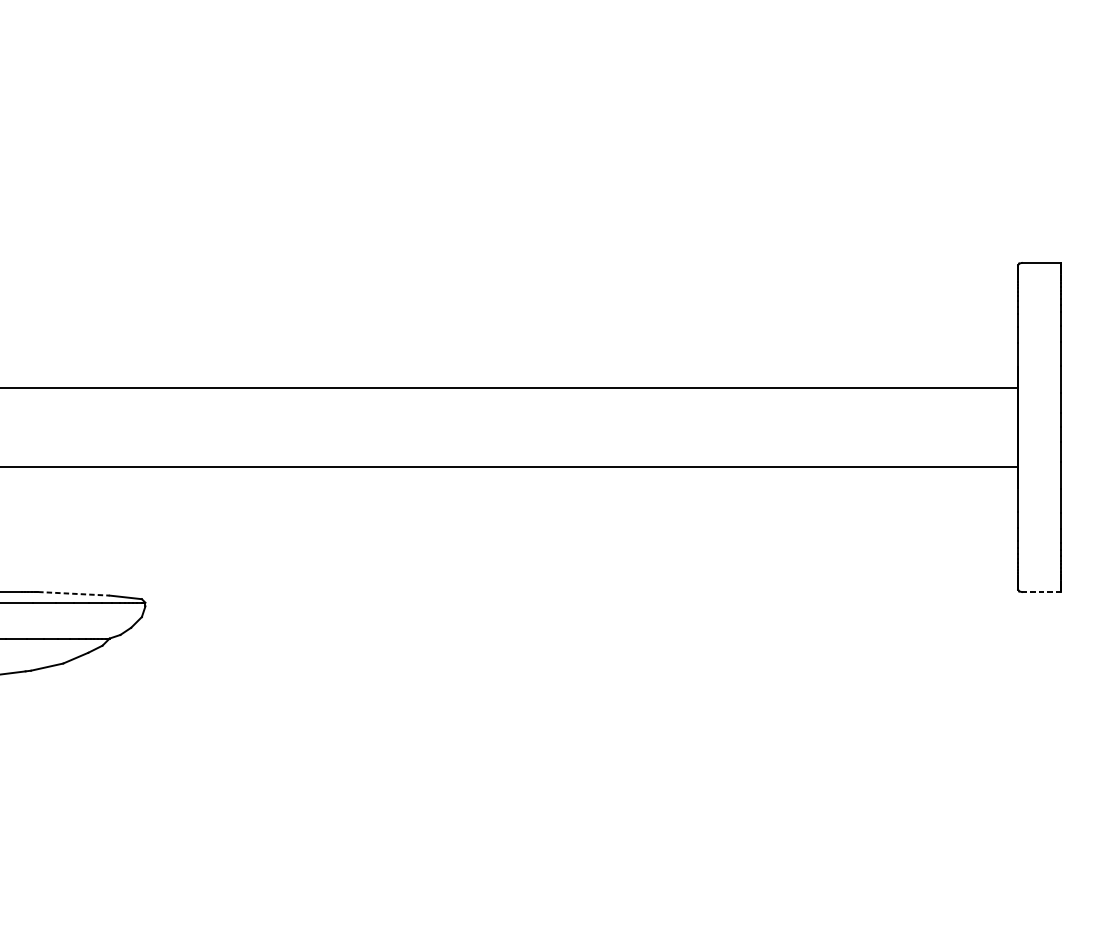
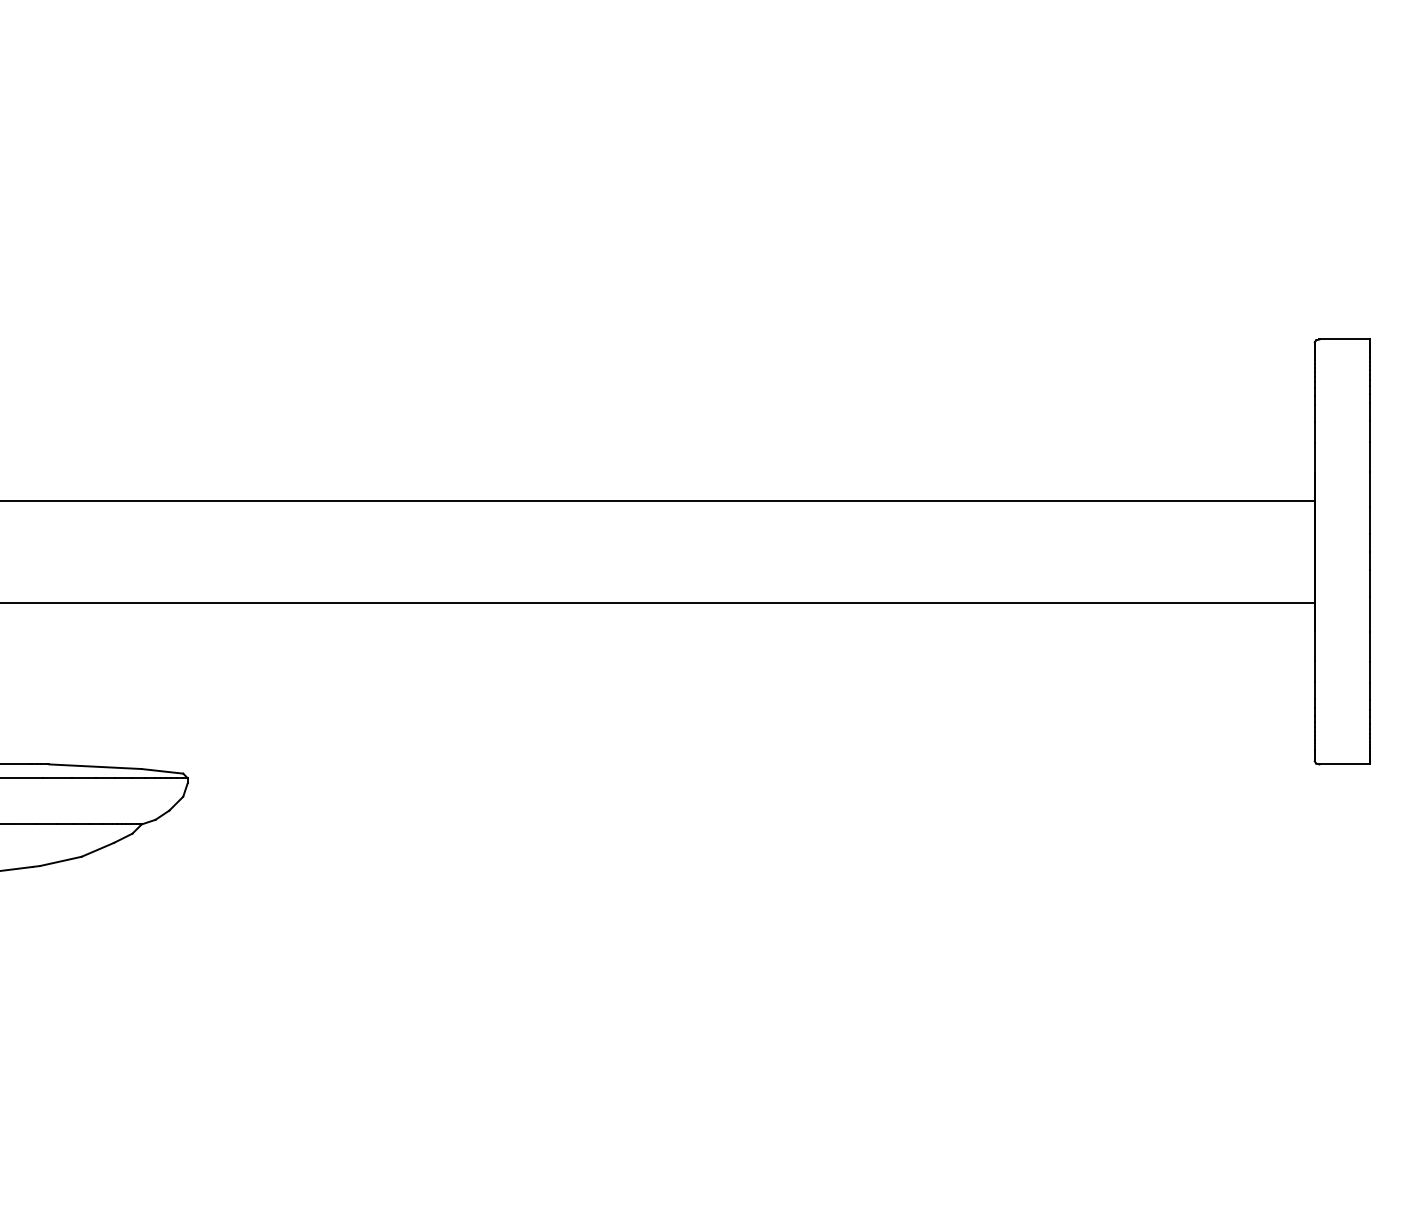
line: (1041, 592) -> (1345, 764), dashed -> solid
line: (73, 593) -> (95, 766), dashed -> solid

